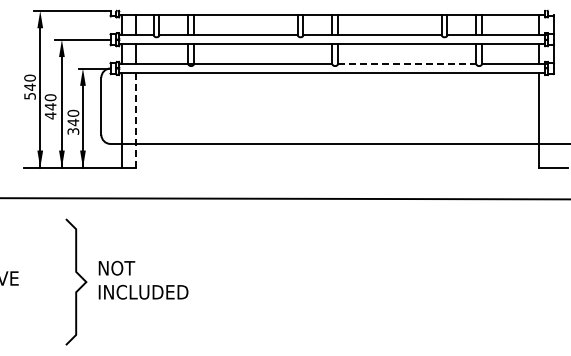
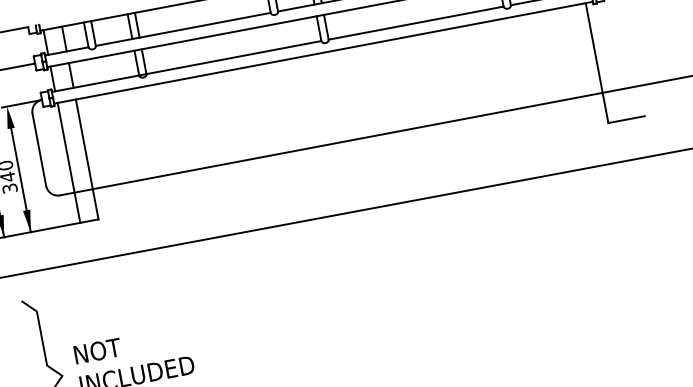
line: (407, 63) -> (416, 22), dashed -> solid
line: (136, 120) -> (87, 159), dashed -> solid

